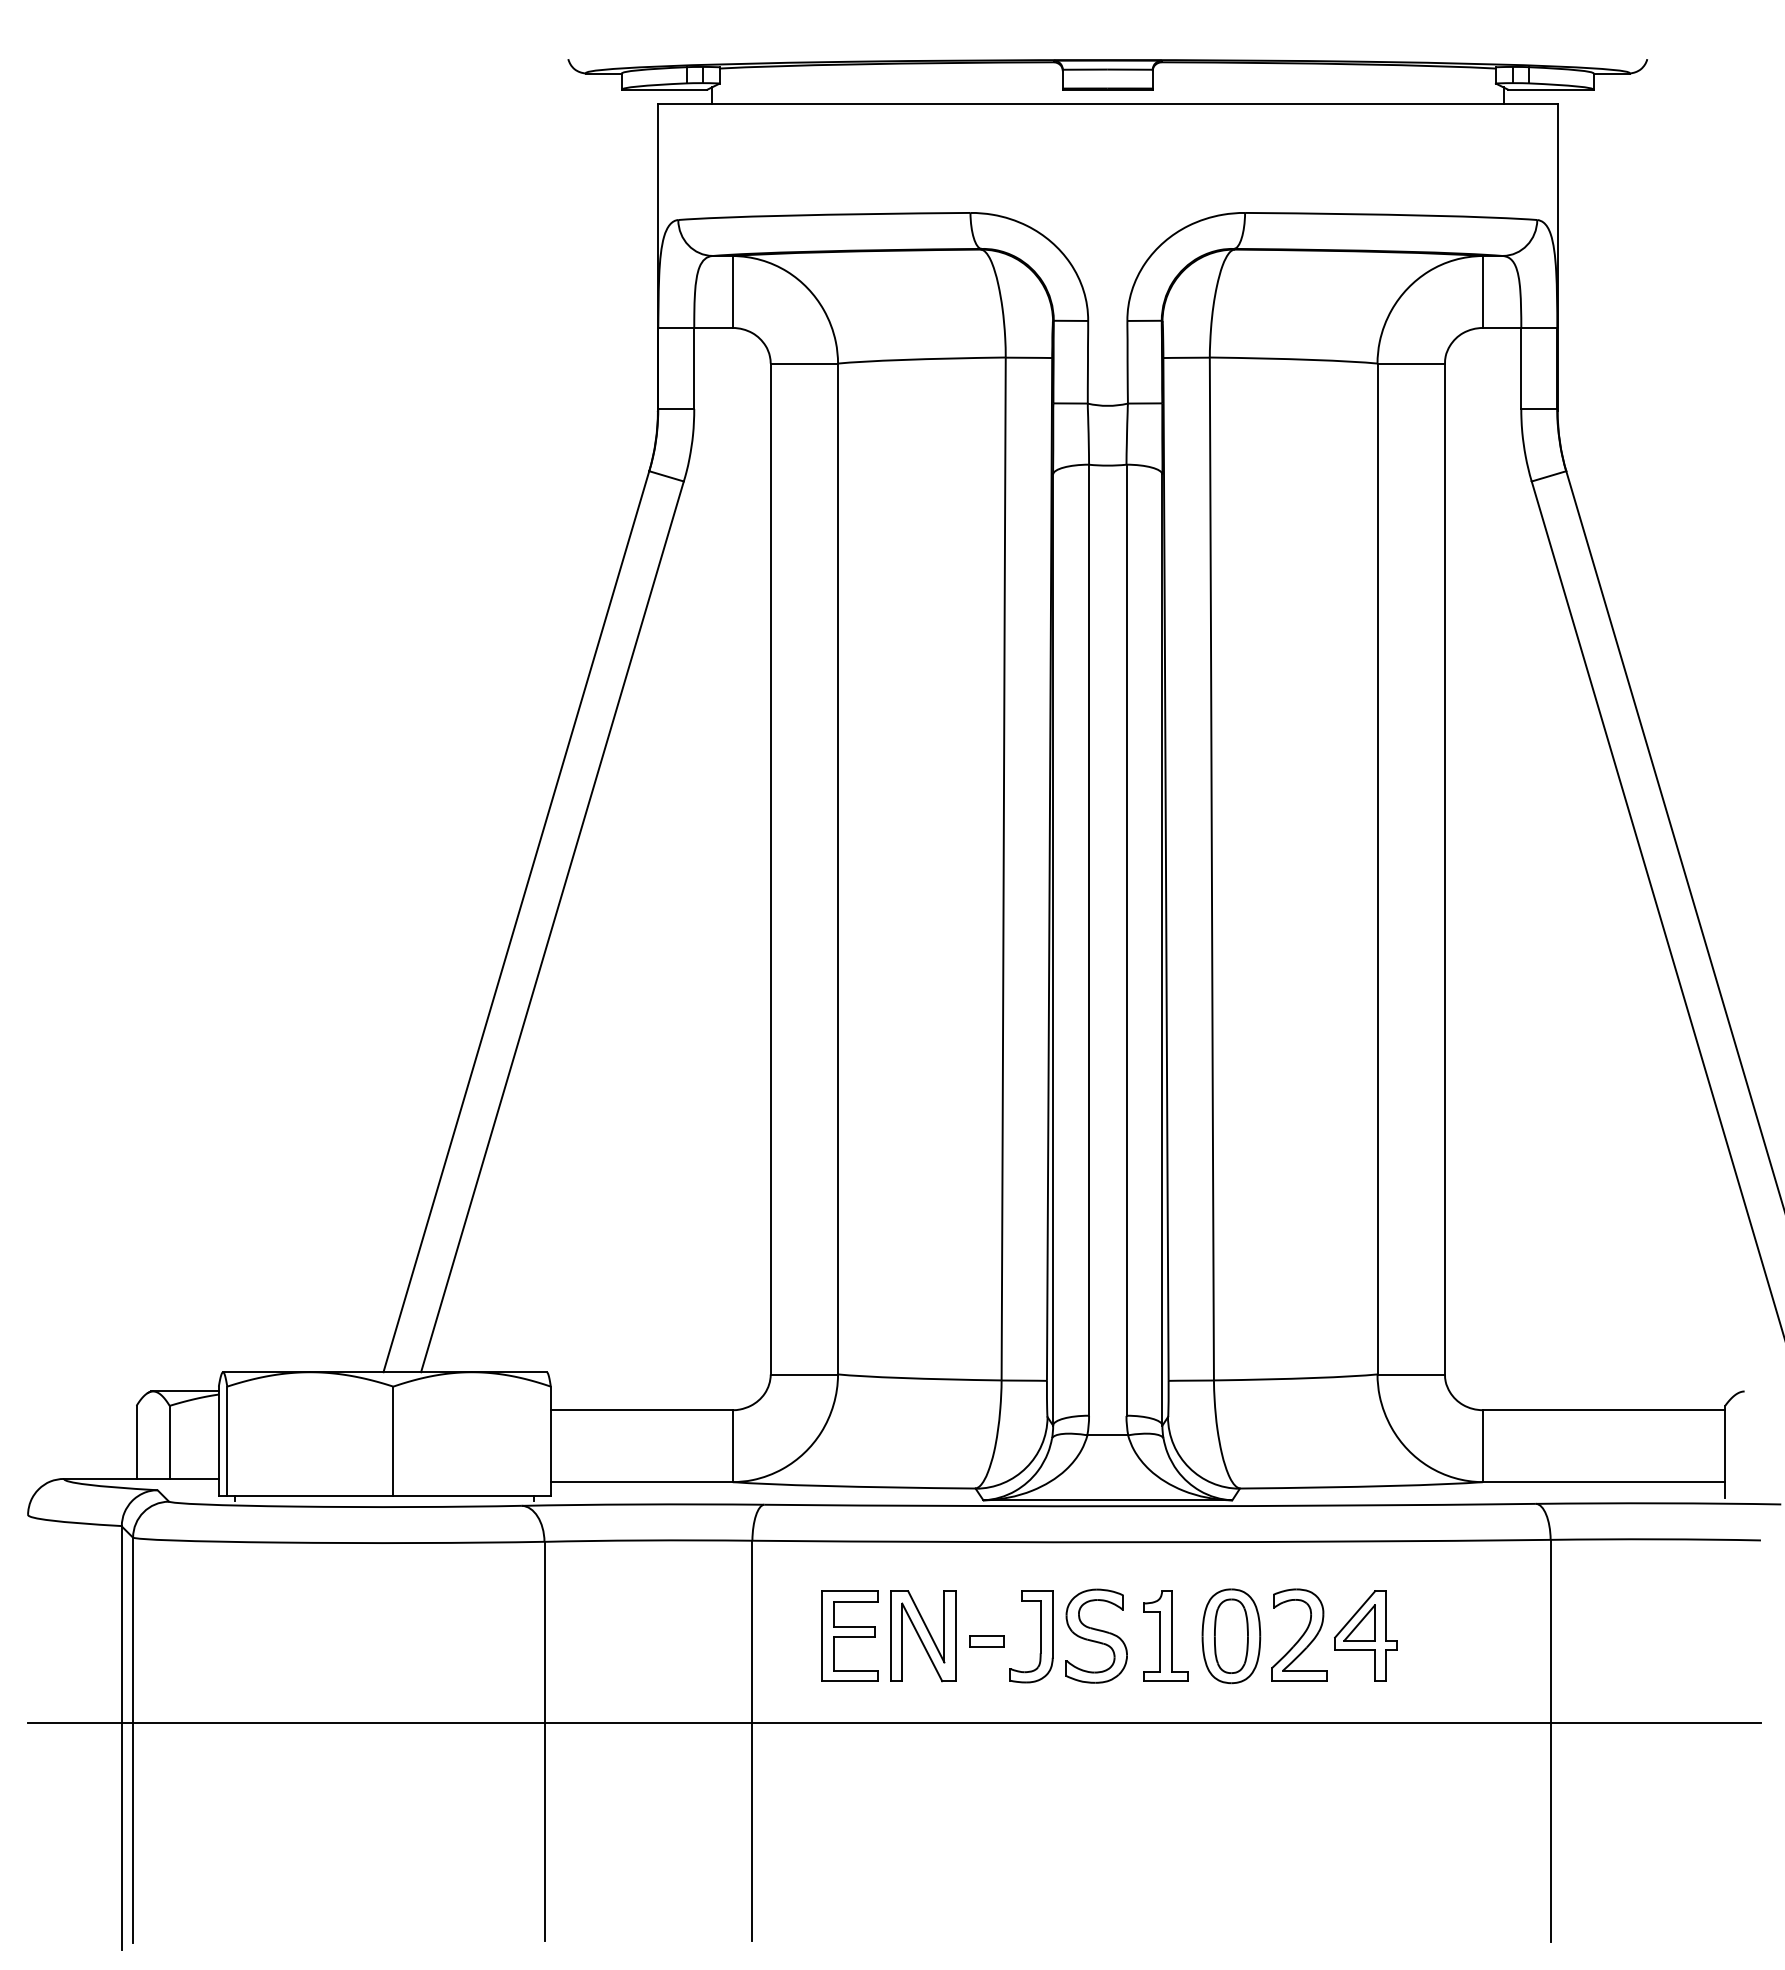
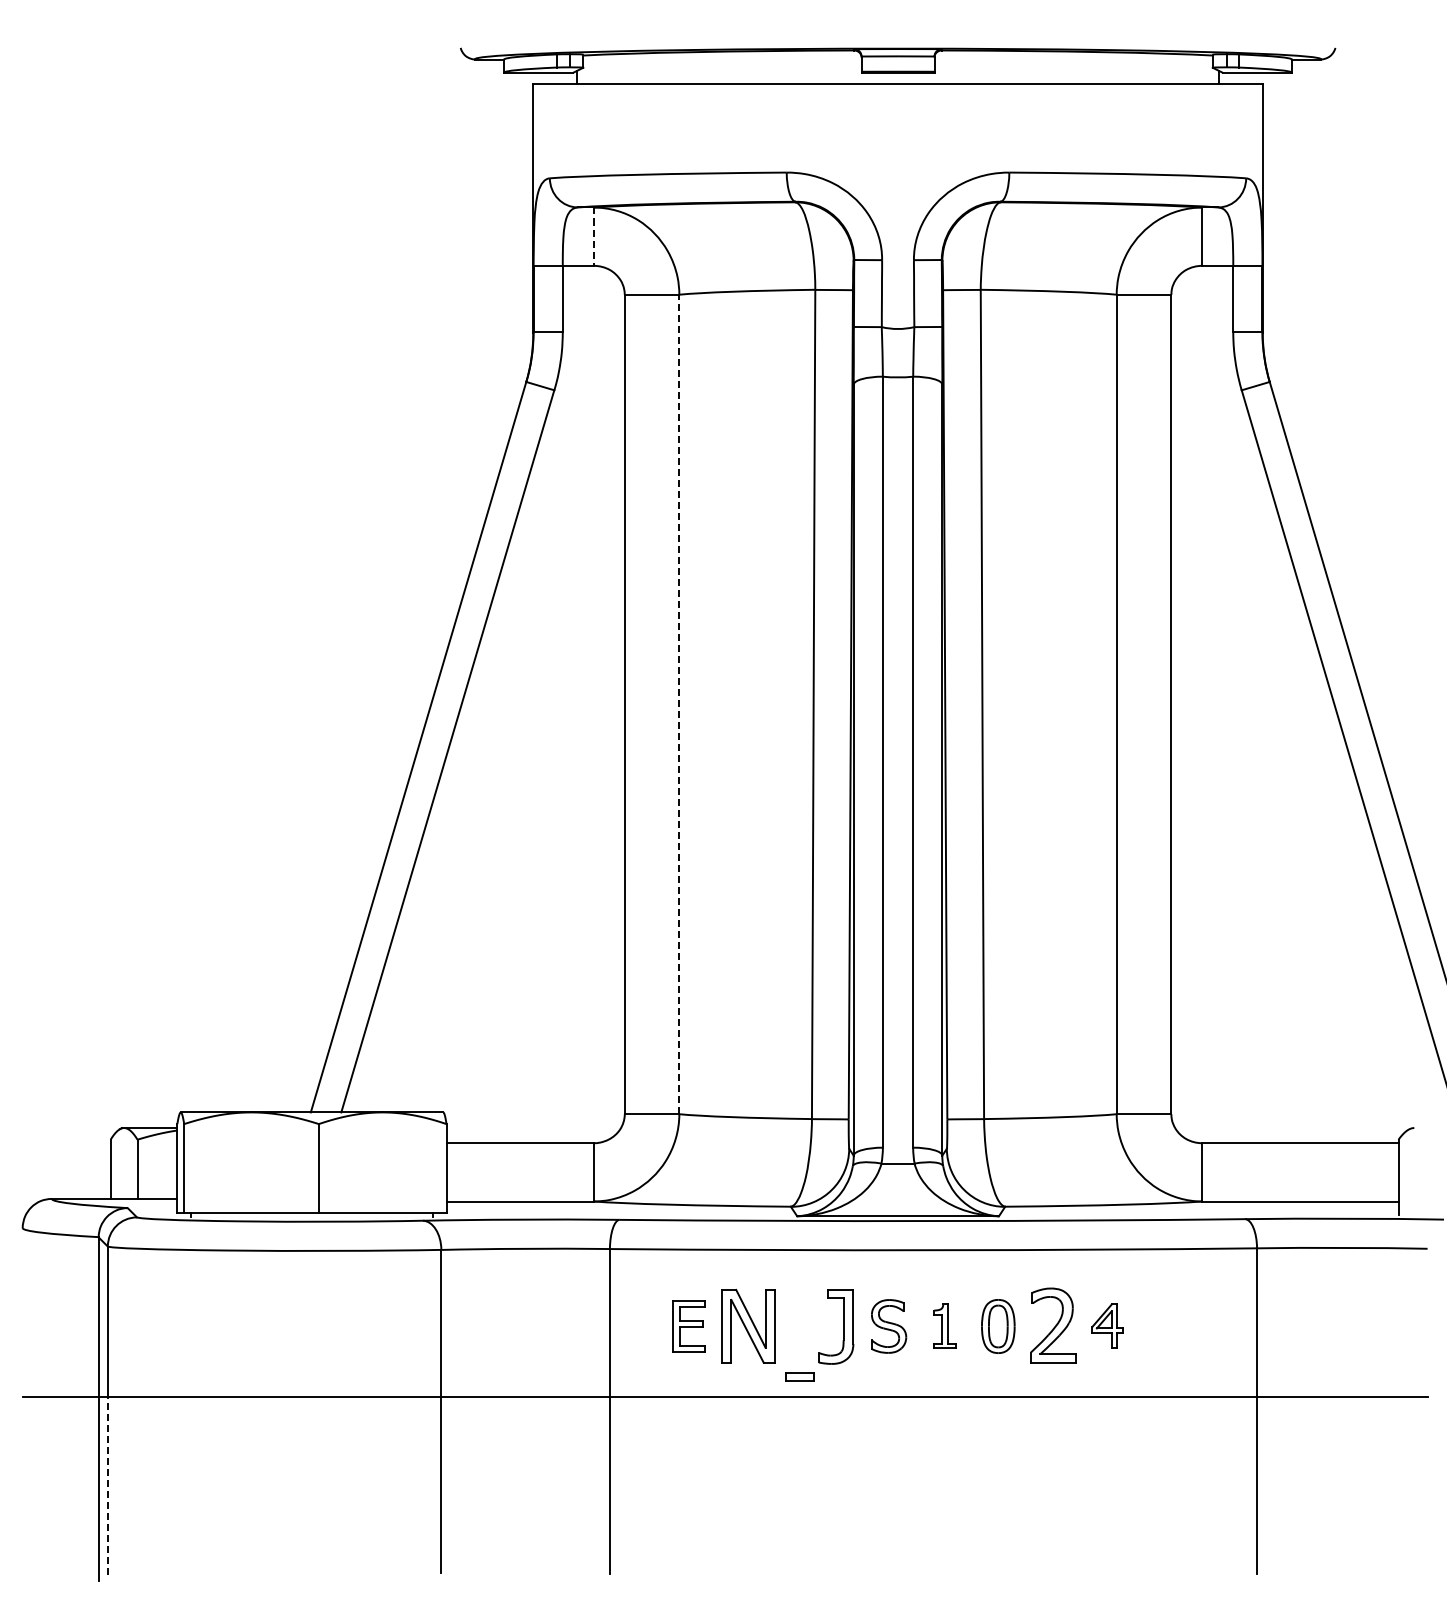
line: (733, 293) -> (594, 237), solid -> dashed
line: (838, 869) -> (679, 704), solid -> dashed
part: (1366, 1635) -> (1107, 1325), size x0.6
part: (849, 1636) -> (688, 1326), size x0.7
part: (1096, 1636) -> (888, 1326), size x0.7
part: (1165, 1636) -> (944, 1326), size x0.6
part: (1231, 1636) -> (998, 1326), size x0.7
part: (986, 1641) -> (799, 1376), moved
line: (132, 1832) -> (107, 1485), solid -> dashed

